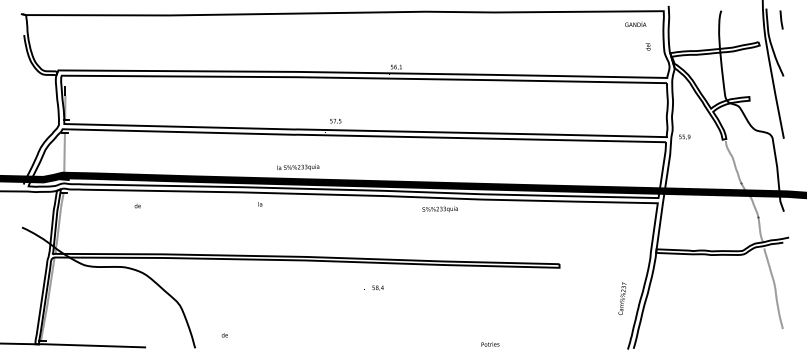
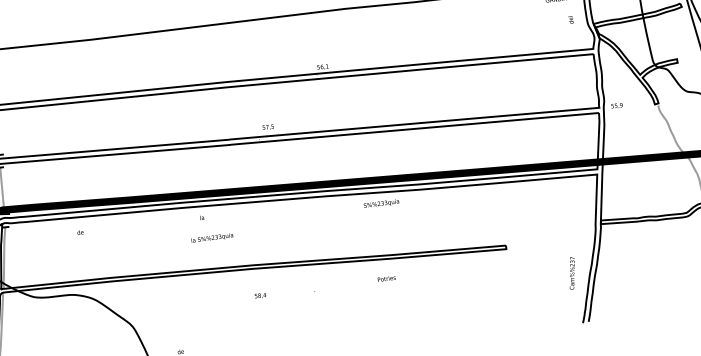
text: (298, 167) -> (212, 238), moved
text: (377, 287) -> (259, 295), moved
text: (490, 344) -> (386, 278), moved

